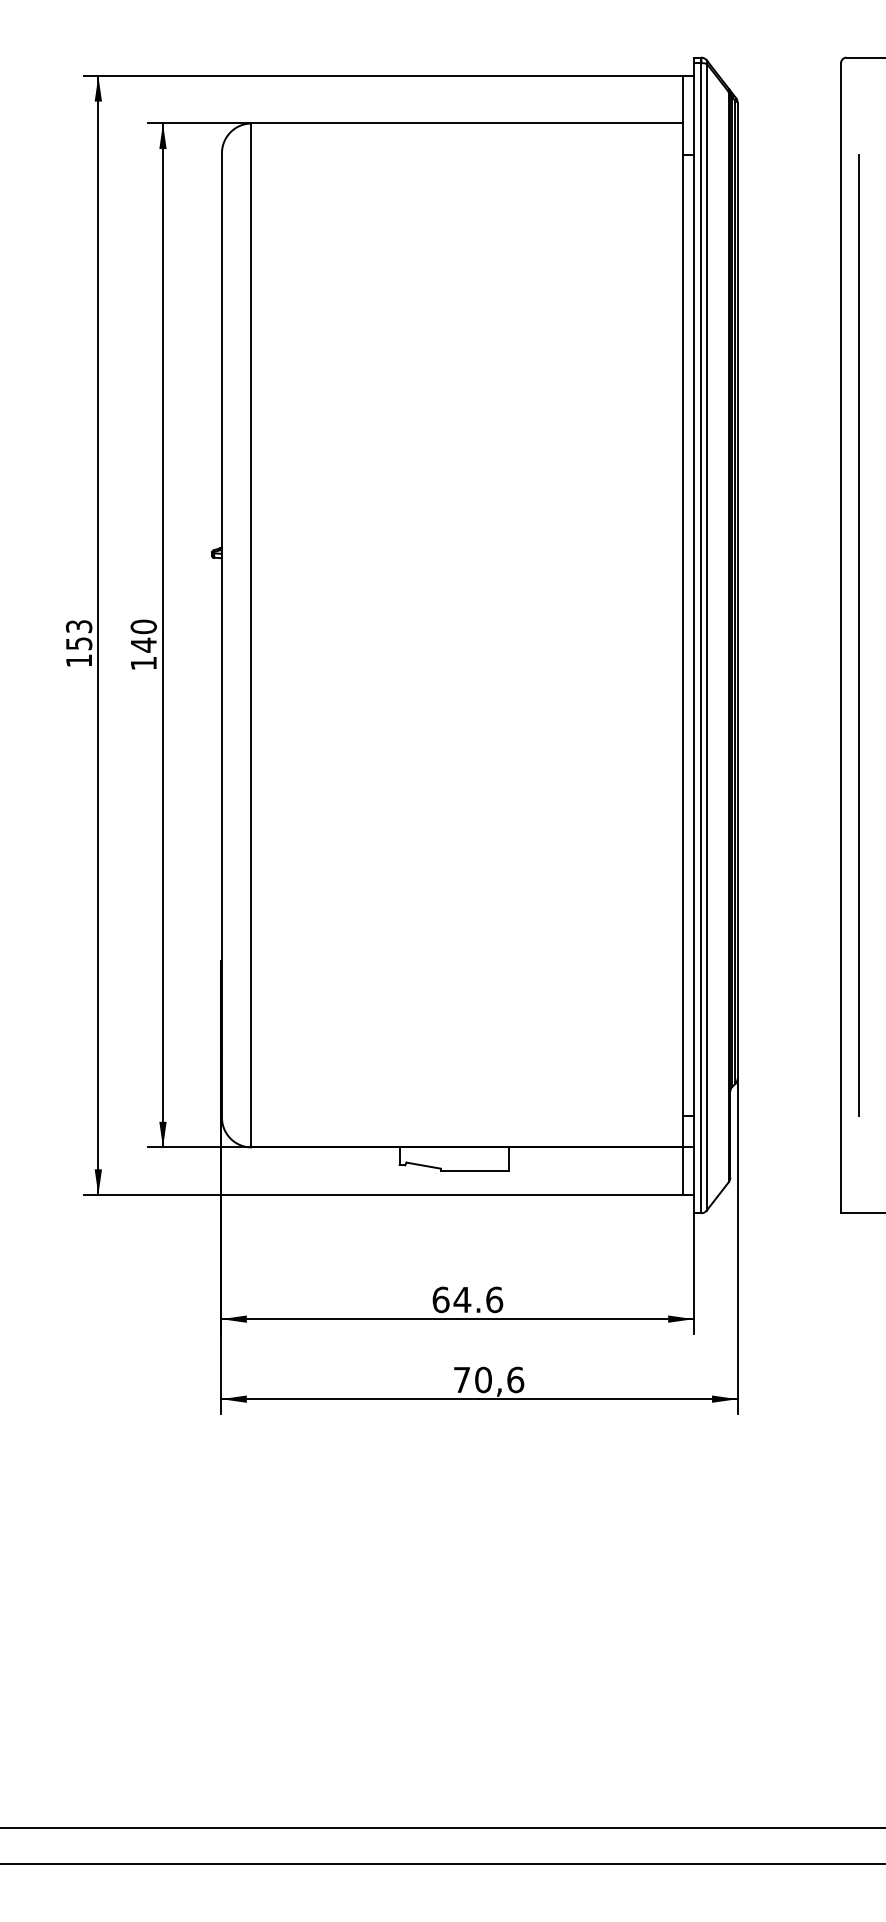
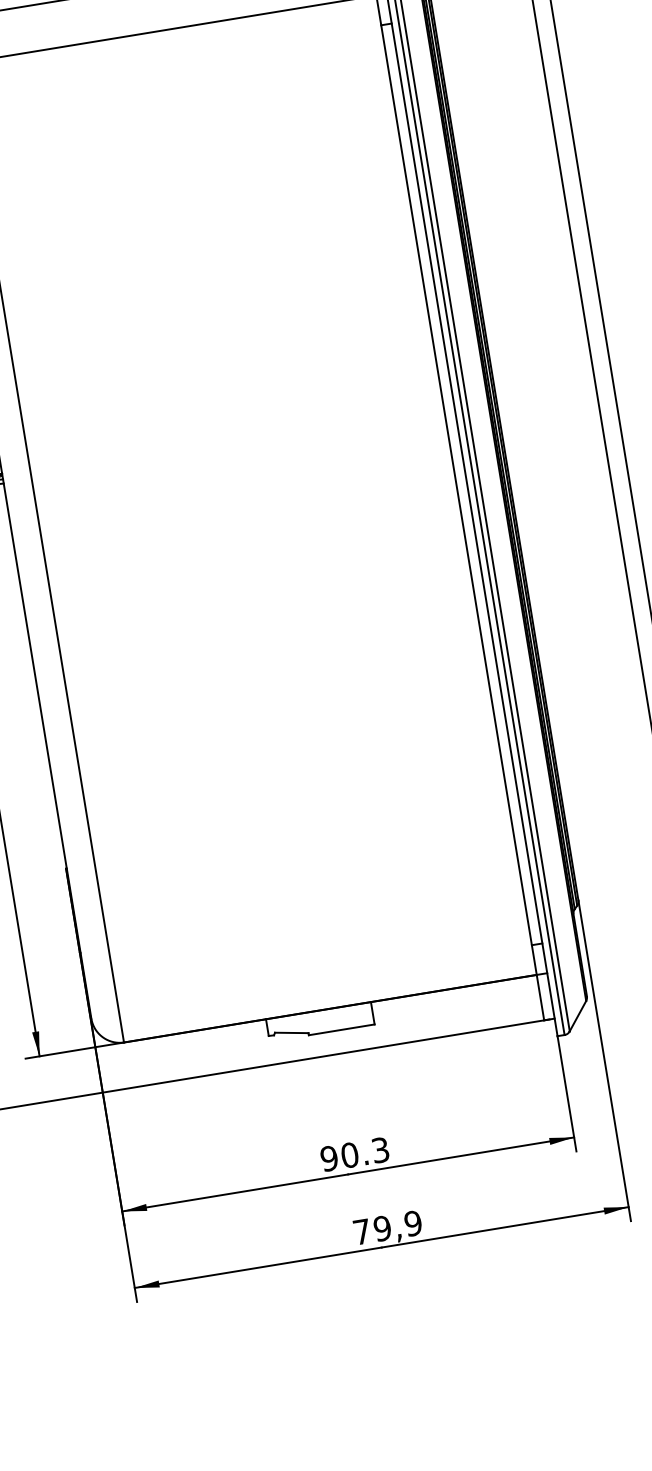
text: (467, 1299) -> (354, 1154), 64.6 -> 90.3
text: (499, 1379) -> (397, 1225), 70,6 -> 79,9

